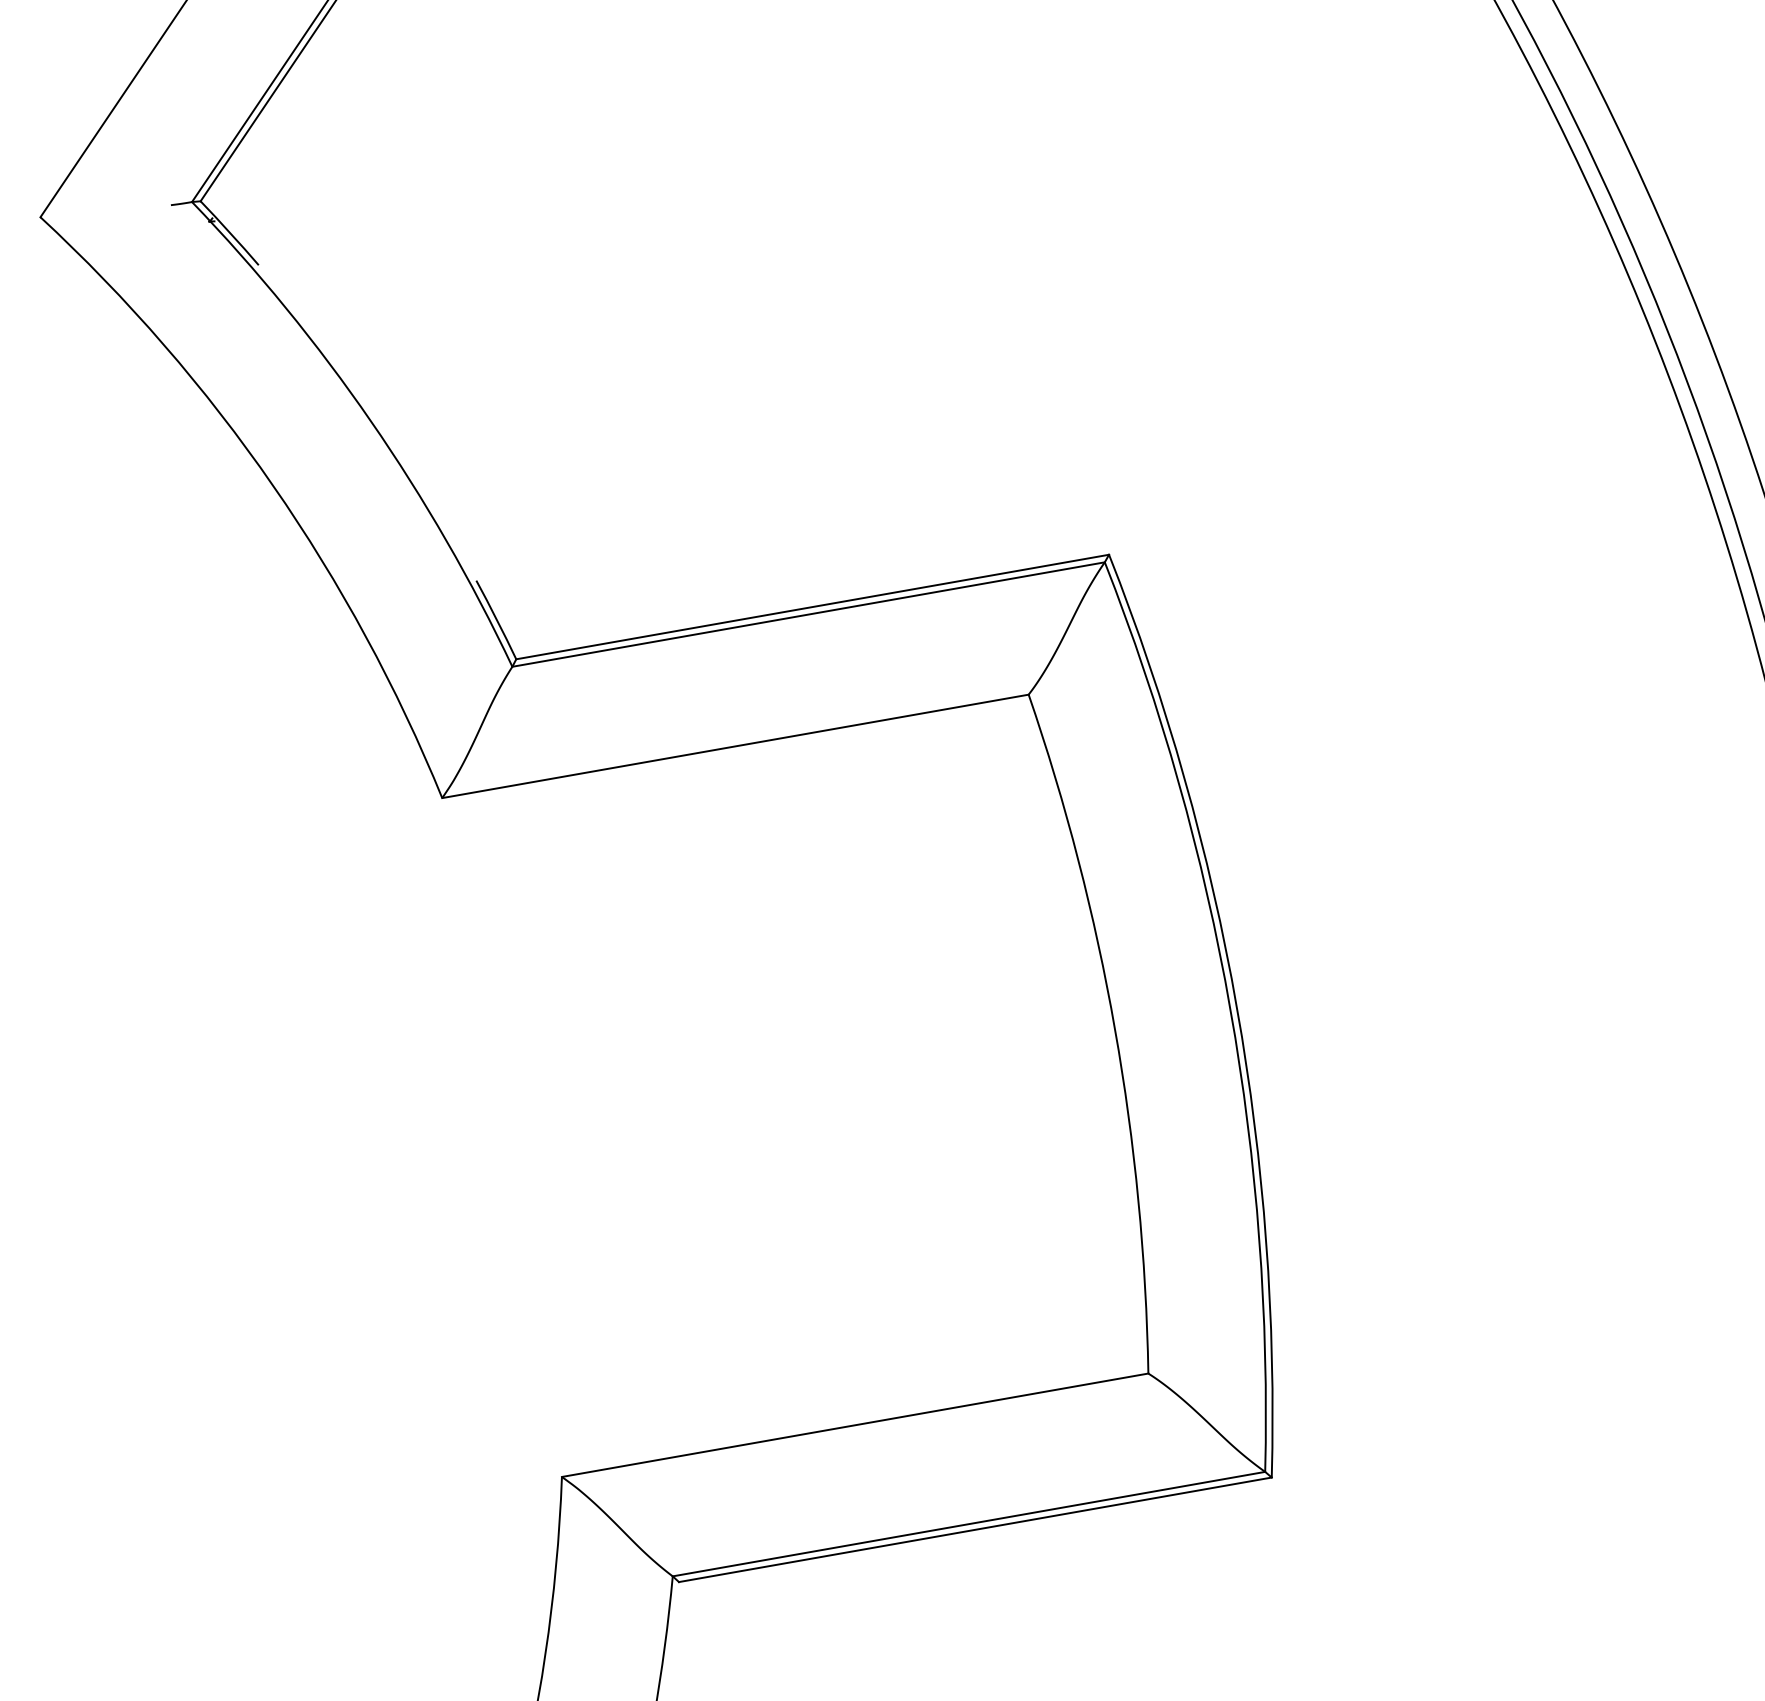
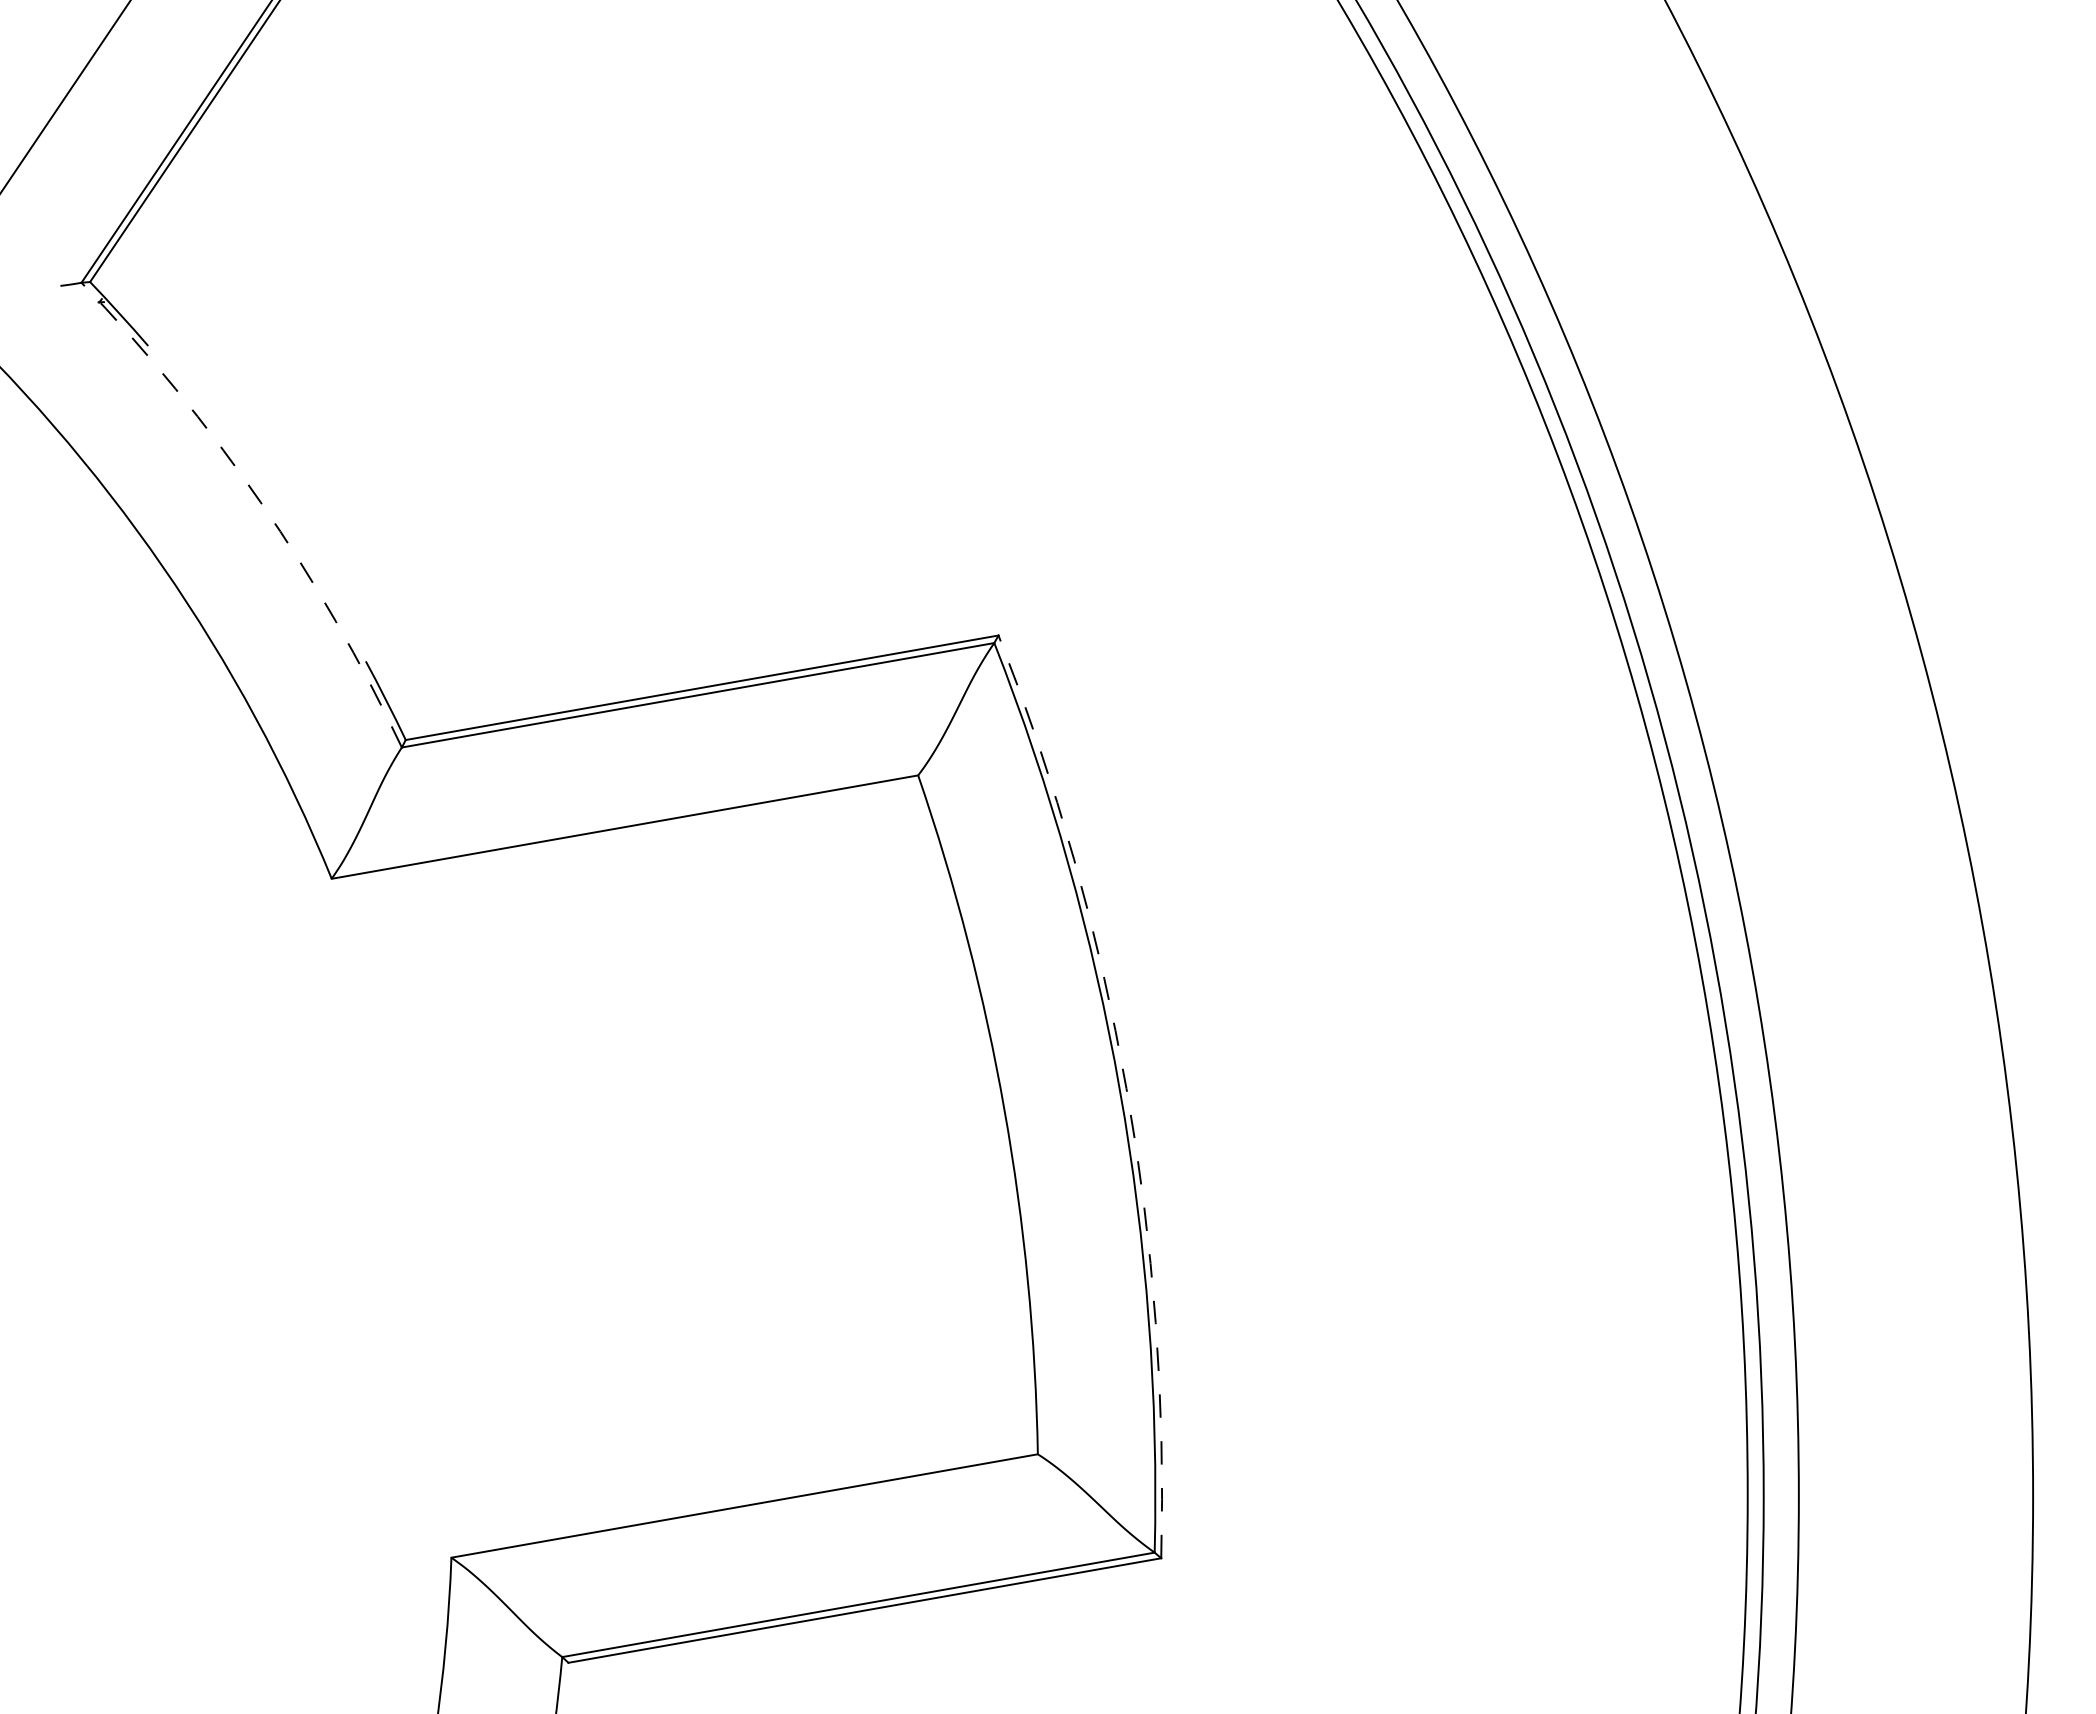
arc: (371, 421) -> (260, 502), solid -> dashed
arc: (1237, 1007) -> (1126, 1088), solid -> dashed

